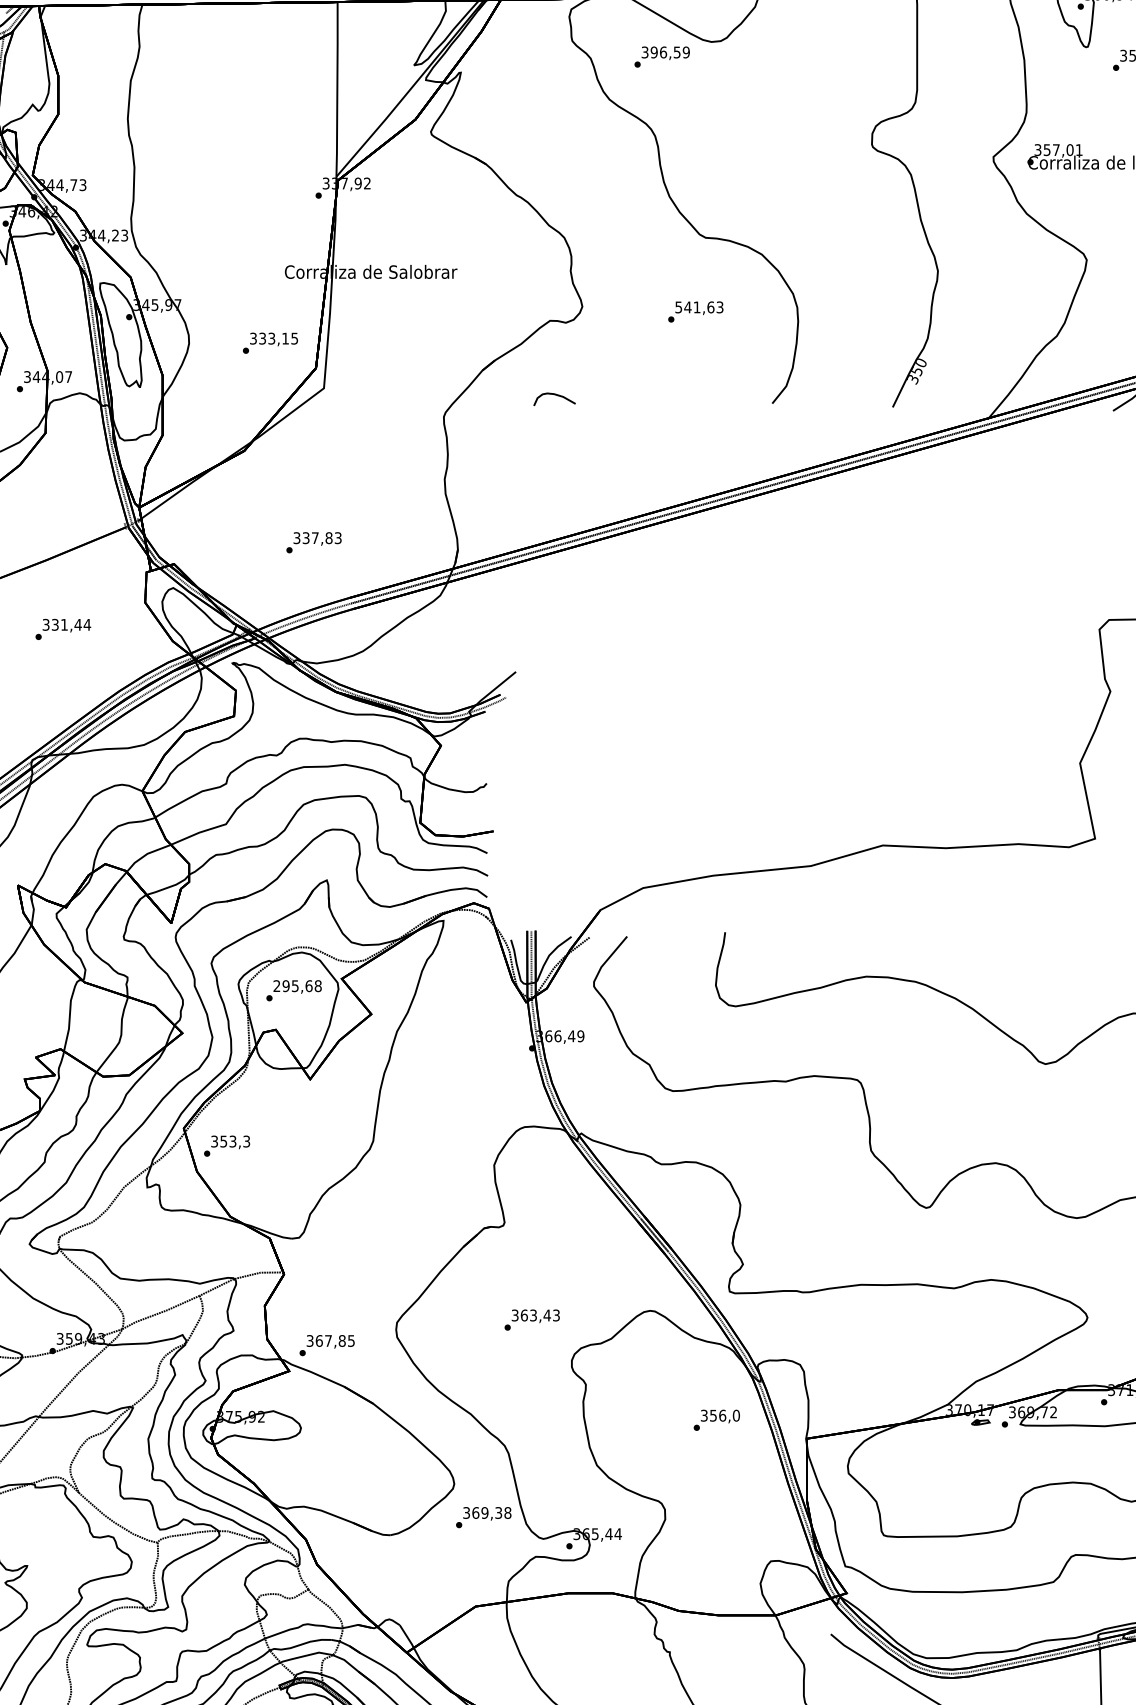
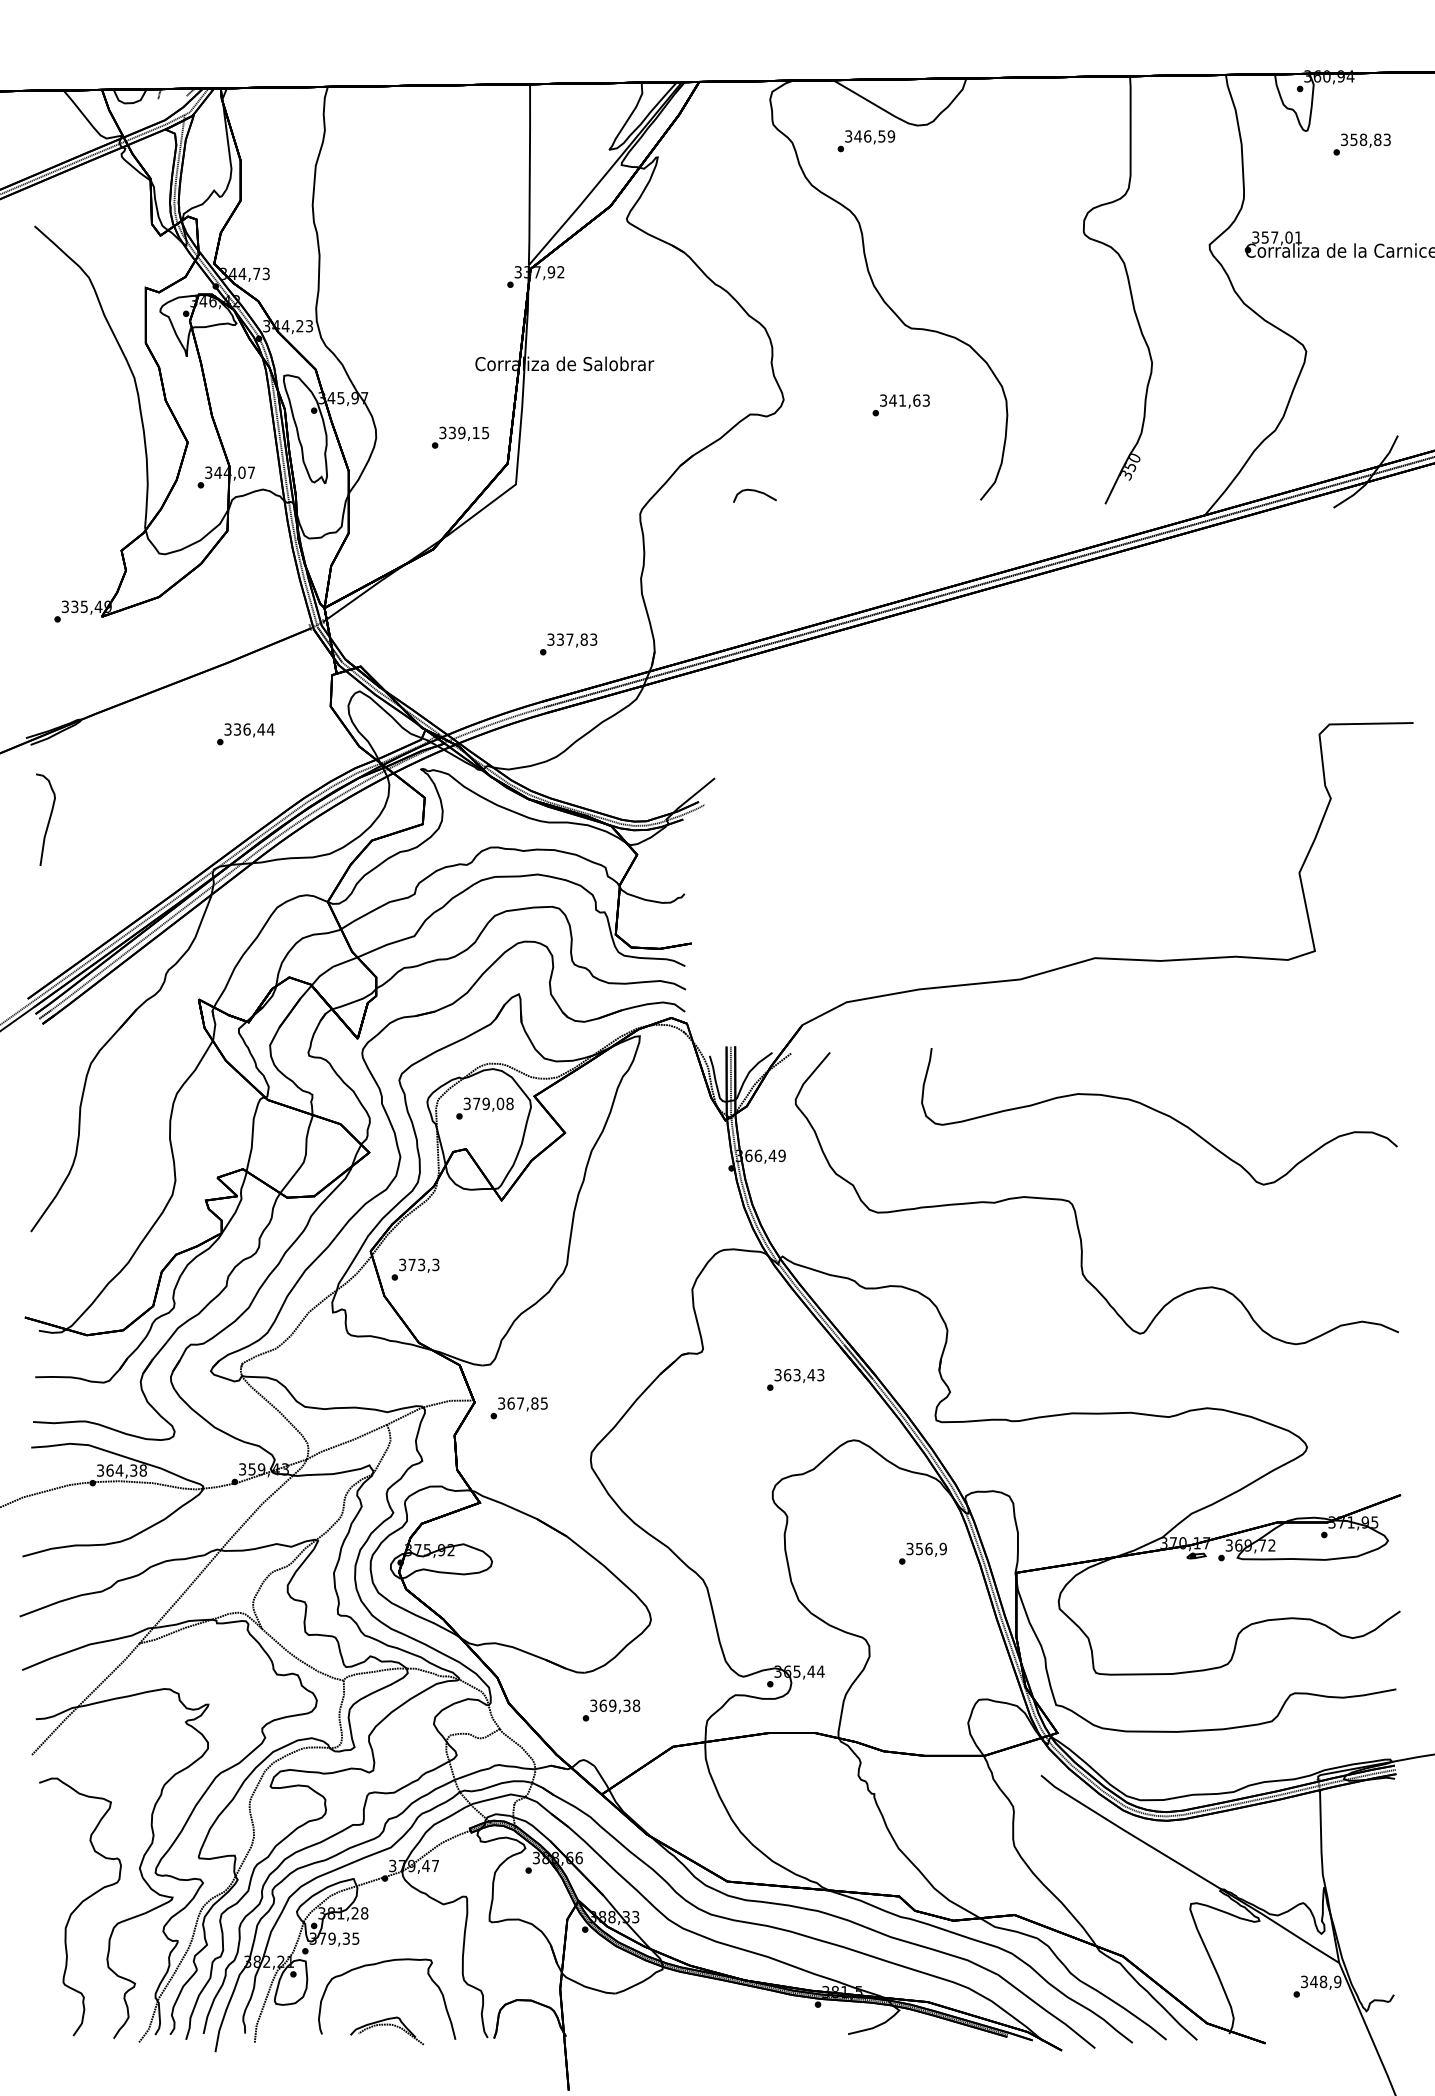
text: (654, 52) -> (858, 136), 396,59 -> 346,59
text: (678, 306) -> (883, 399), 541,63 -> 341,63
text: (271, 338) -> (461, 432), 333,15 -> 339,15
text: (313, 542) -> (568, 644), moved
text: (63, 624) -> (246, 729), 331,44 -> 336,44
text: (292, 985) -> (483, 1103), 295,68 -> 379,08
text: (223, 1142) -> (411, 1265), 353,3 -> 373,3
text: (532, 1319) -> (795, 1379), moved
text: (326, 1345) -> (518, 1408), moved
text: (735, 1416) -> (942, 1549), 356,0 -> 356,9
text: (483, 1517) -> (611, 1710), moved

